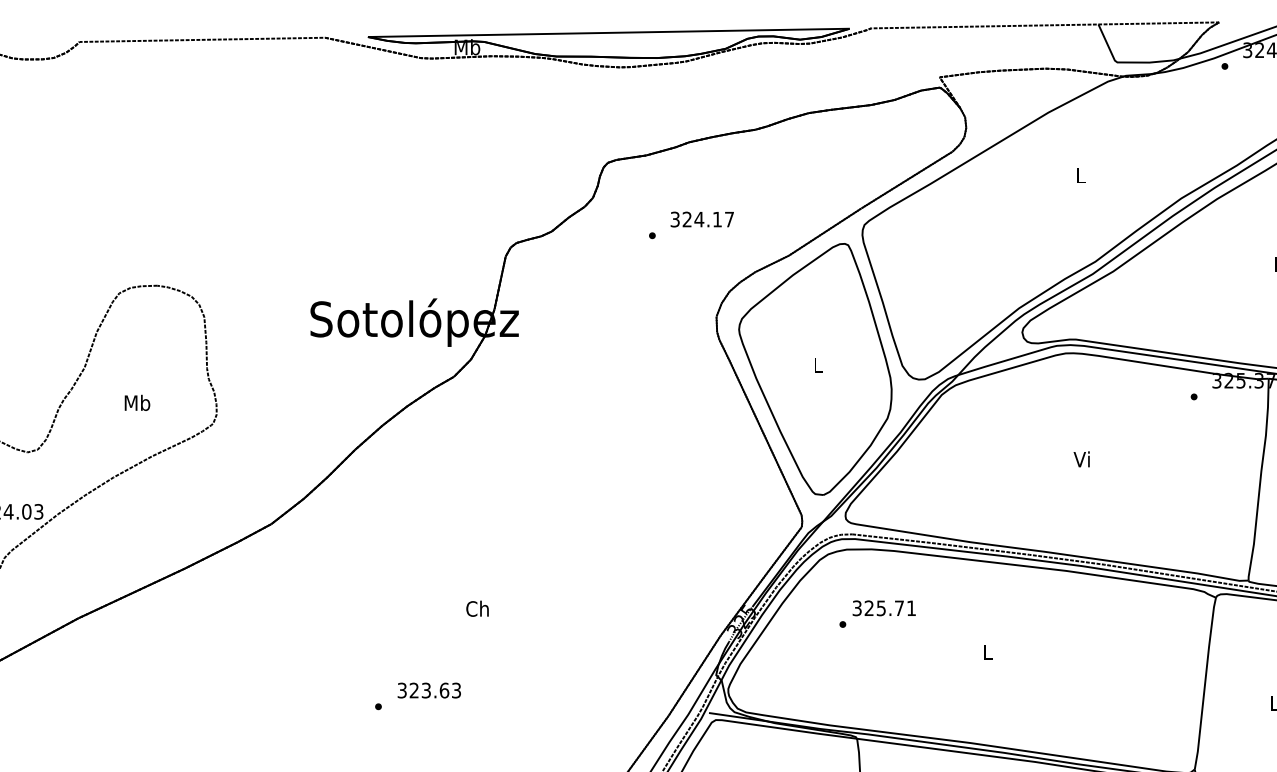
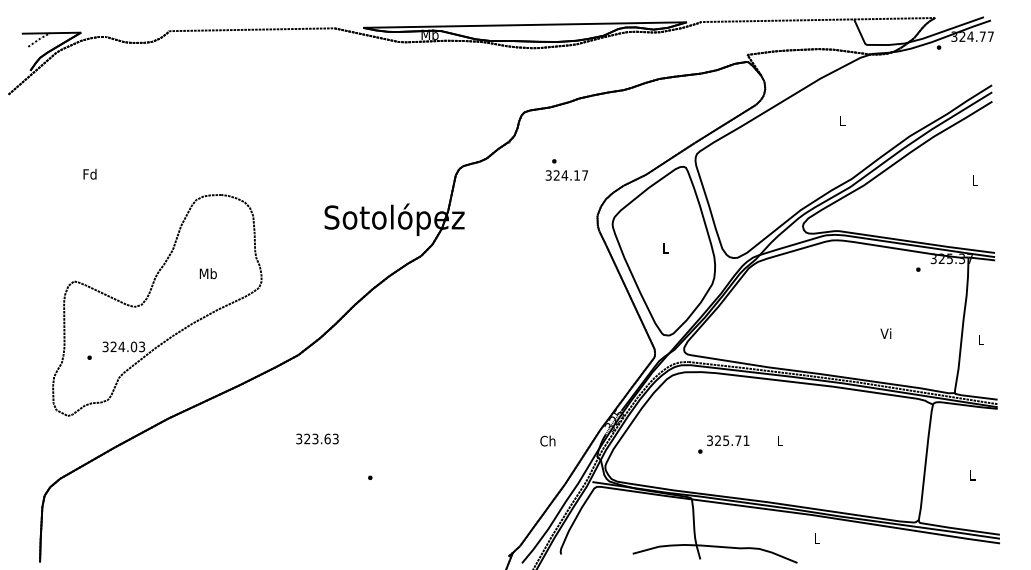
text: (701, 219) -> (566, 175), moved
text: (1081, 459) -> (885, 333), moved
text: (477, 607) -> (547, 440), moved
text: (877, 613) -> (723, 444), moved
text: (429, 689) -> (317, 438), moved

